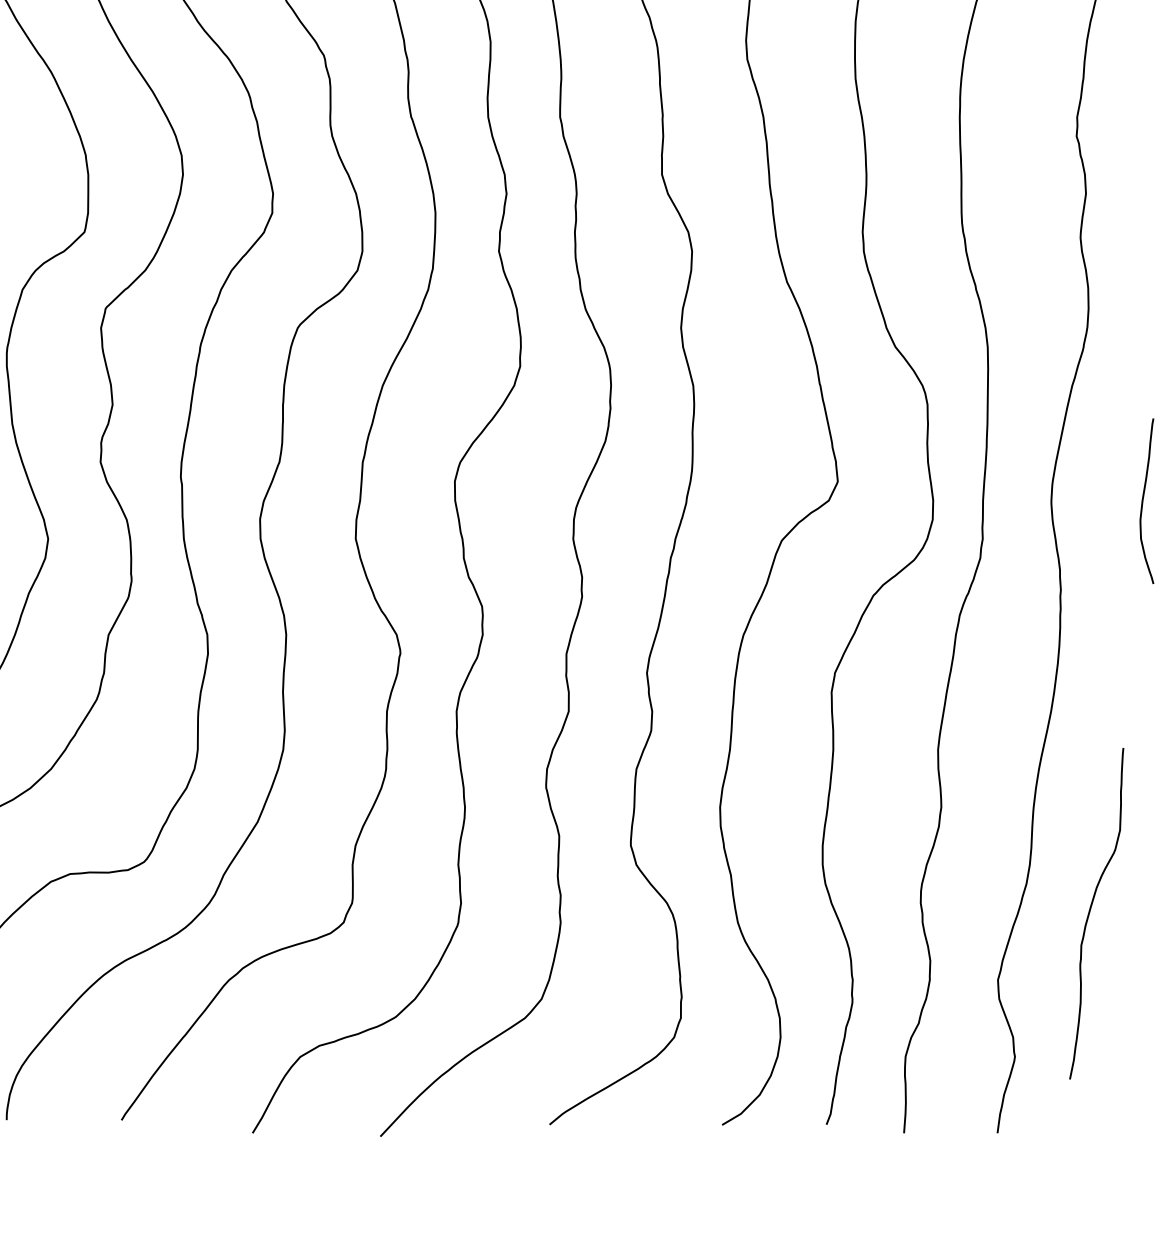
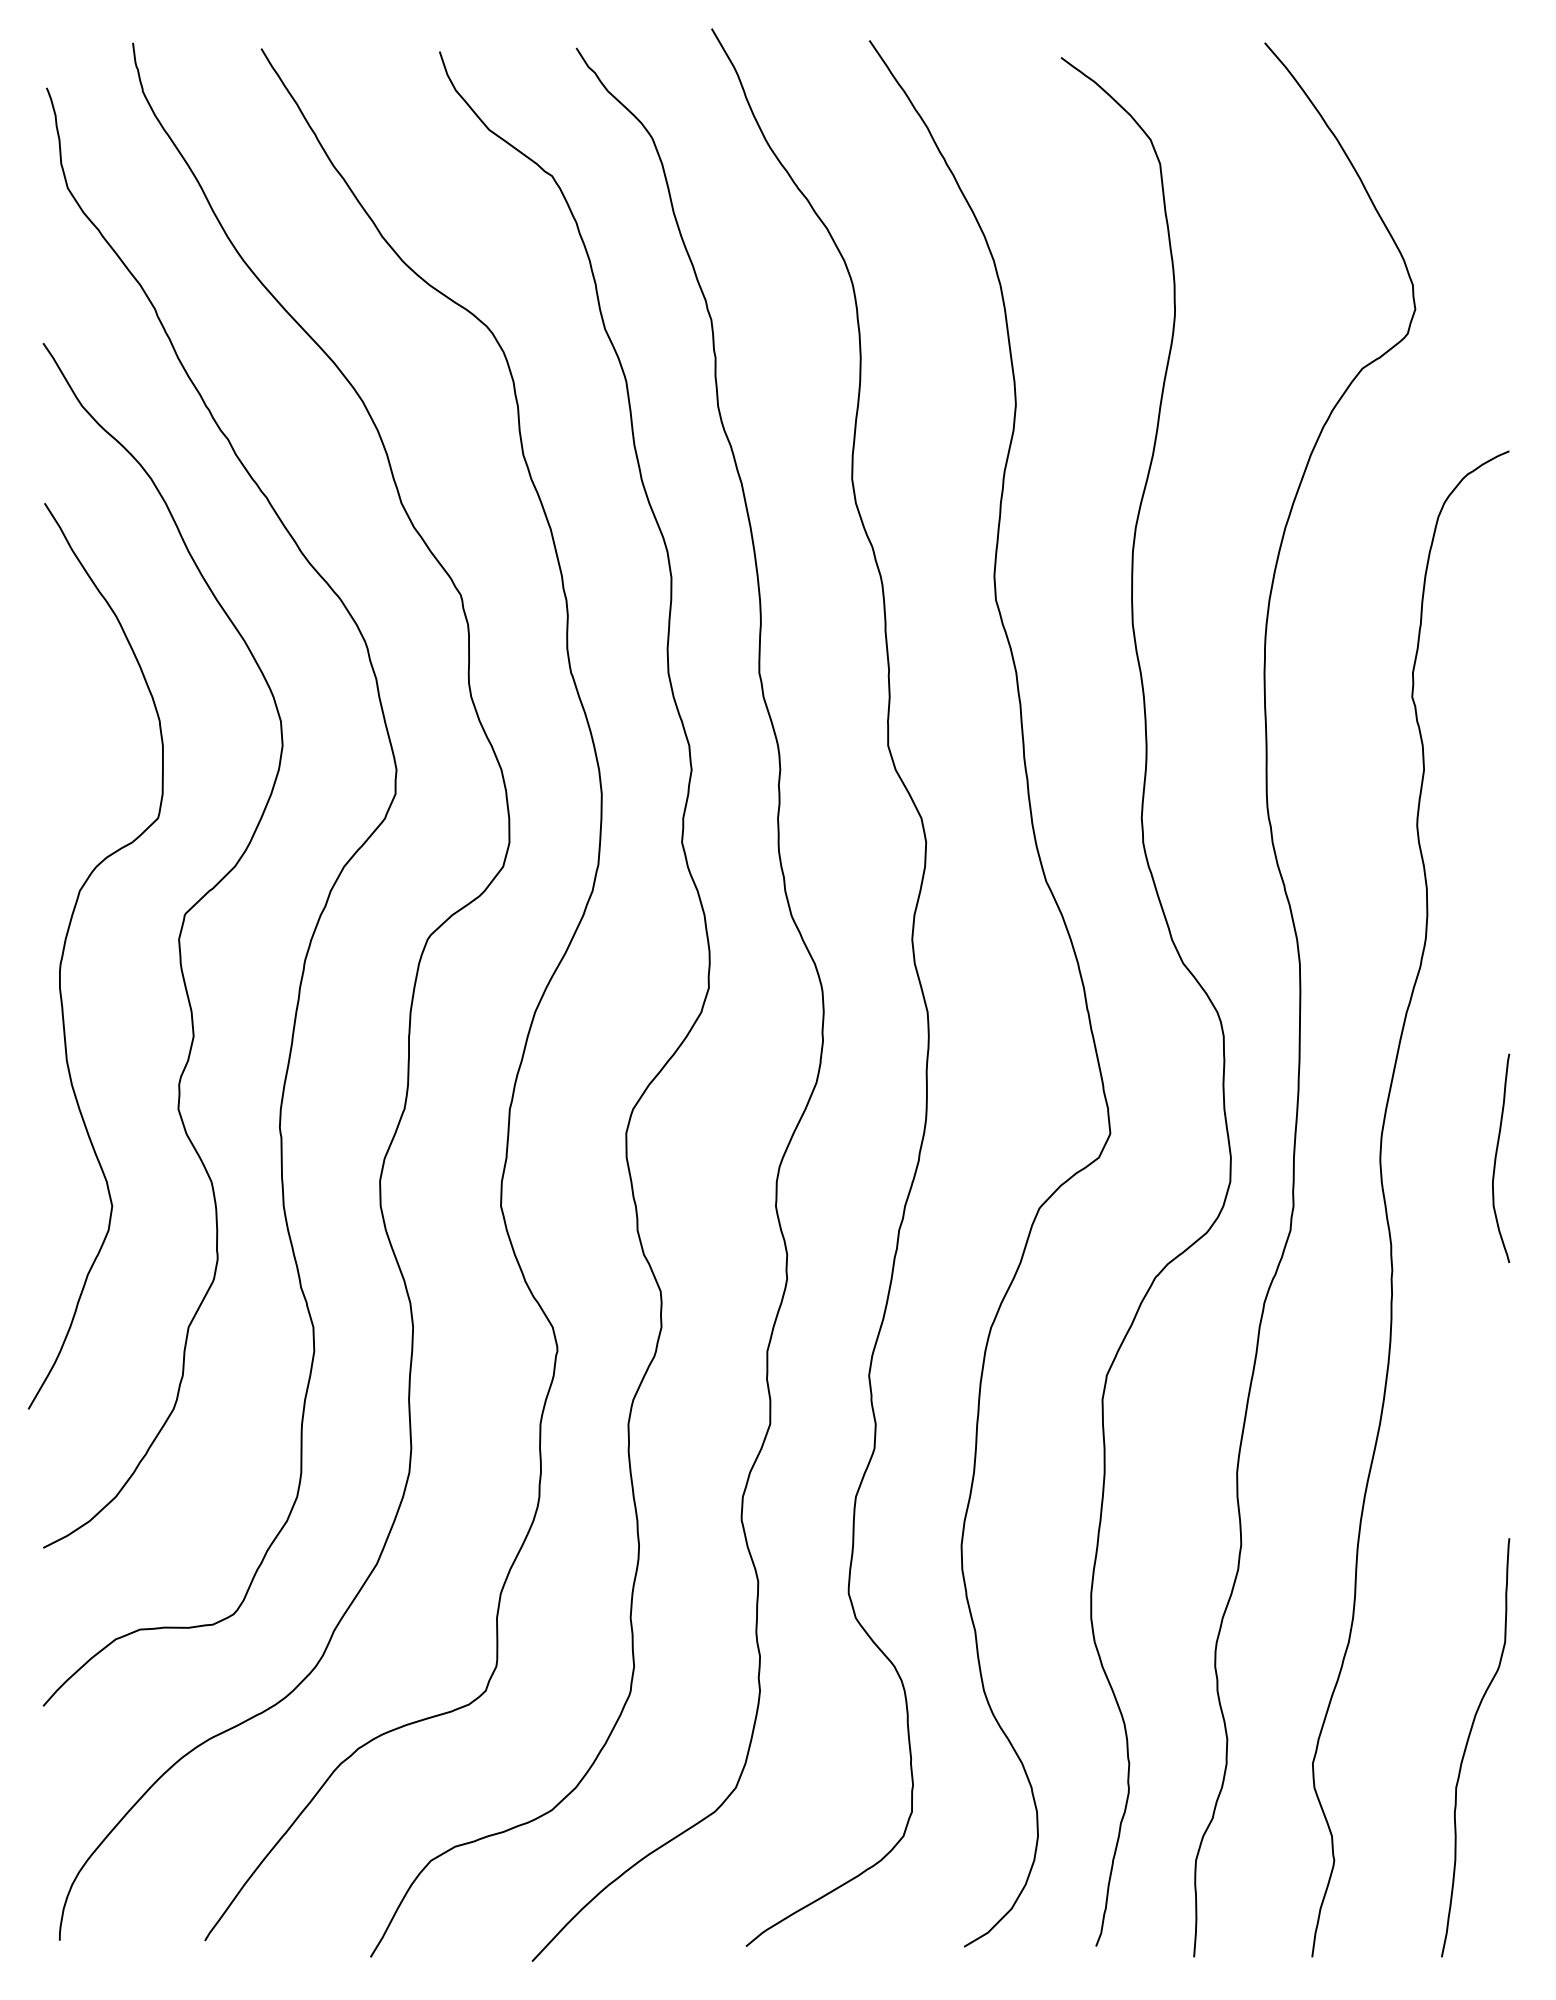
curve: (1090, 912) -> (1467, 1746), moved

